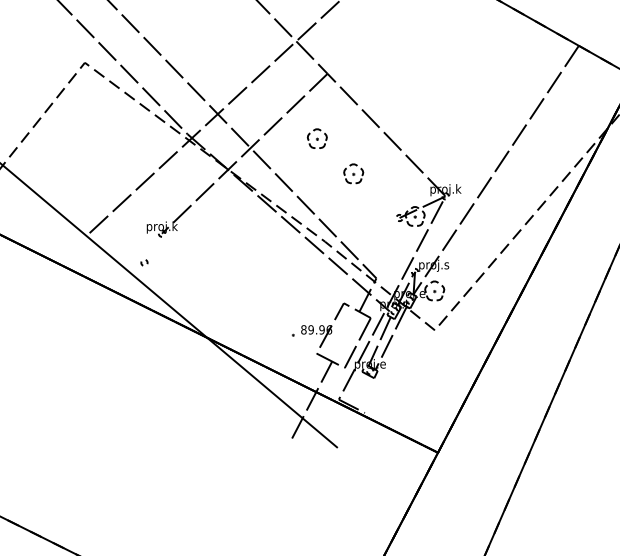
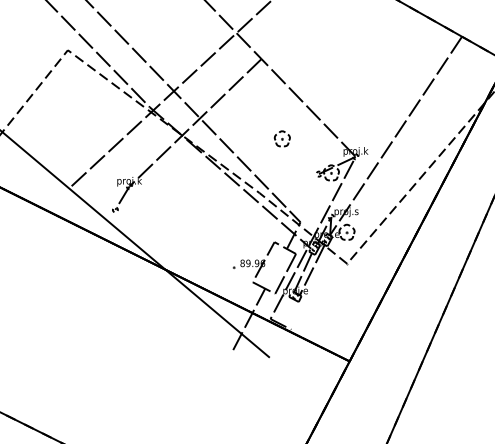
part: (316, 138) -> (252, 110), removed
line: (153, 247) -> (122, 197), added

